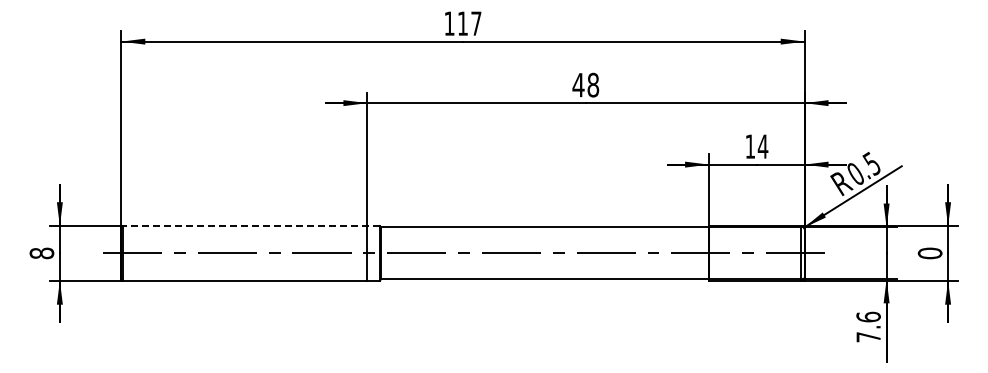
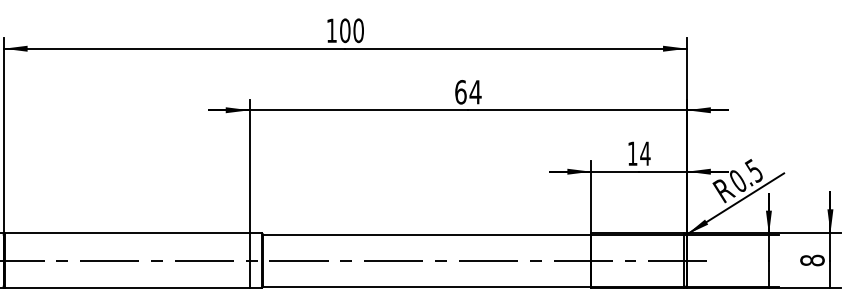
text: (469, 23) -> (351, 30), 117 -> 100
text: (585, 84) -> (467, 91), 48 -> 64
line: (250, 226) -> (132, 233), dashed -> solid
text: (930, 253) -> (812, 260), 0 -> 8

